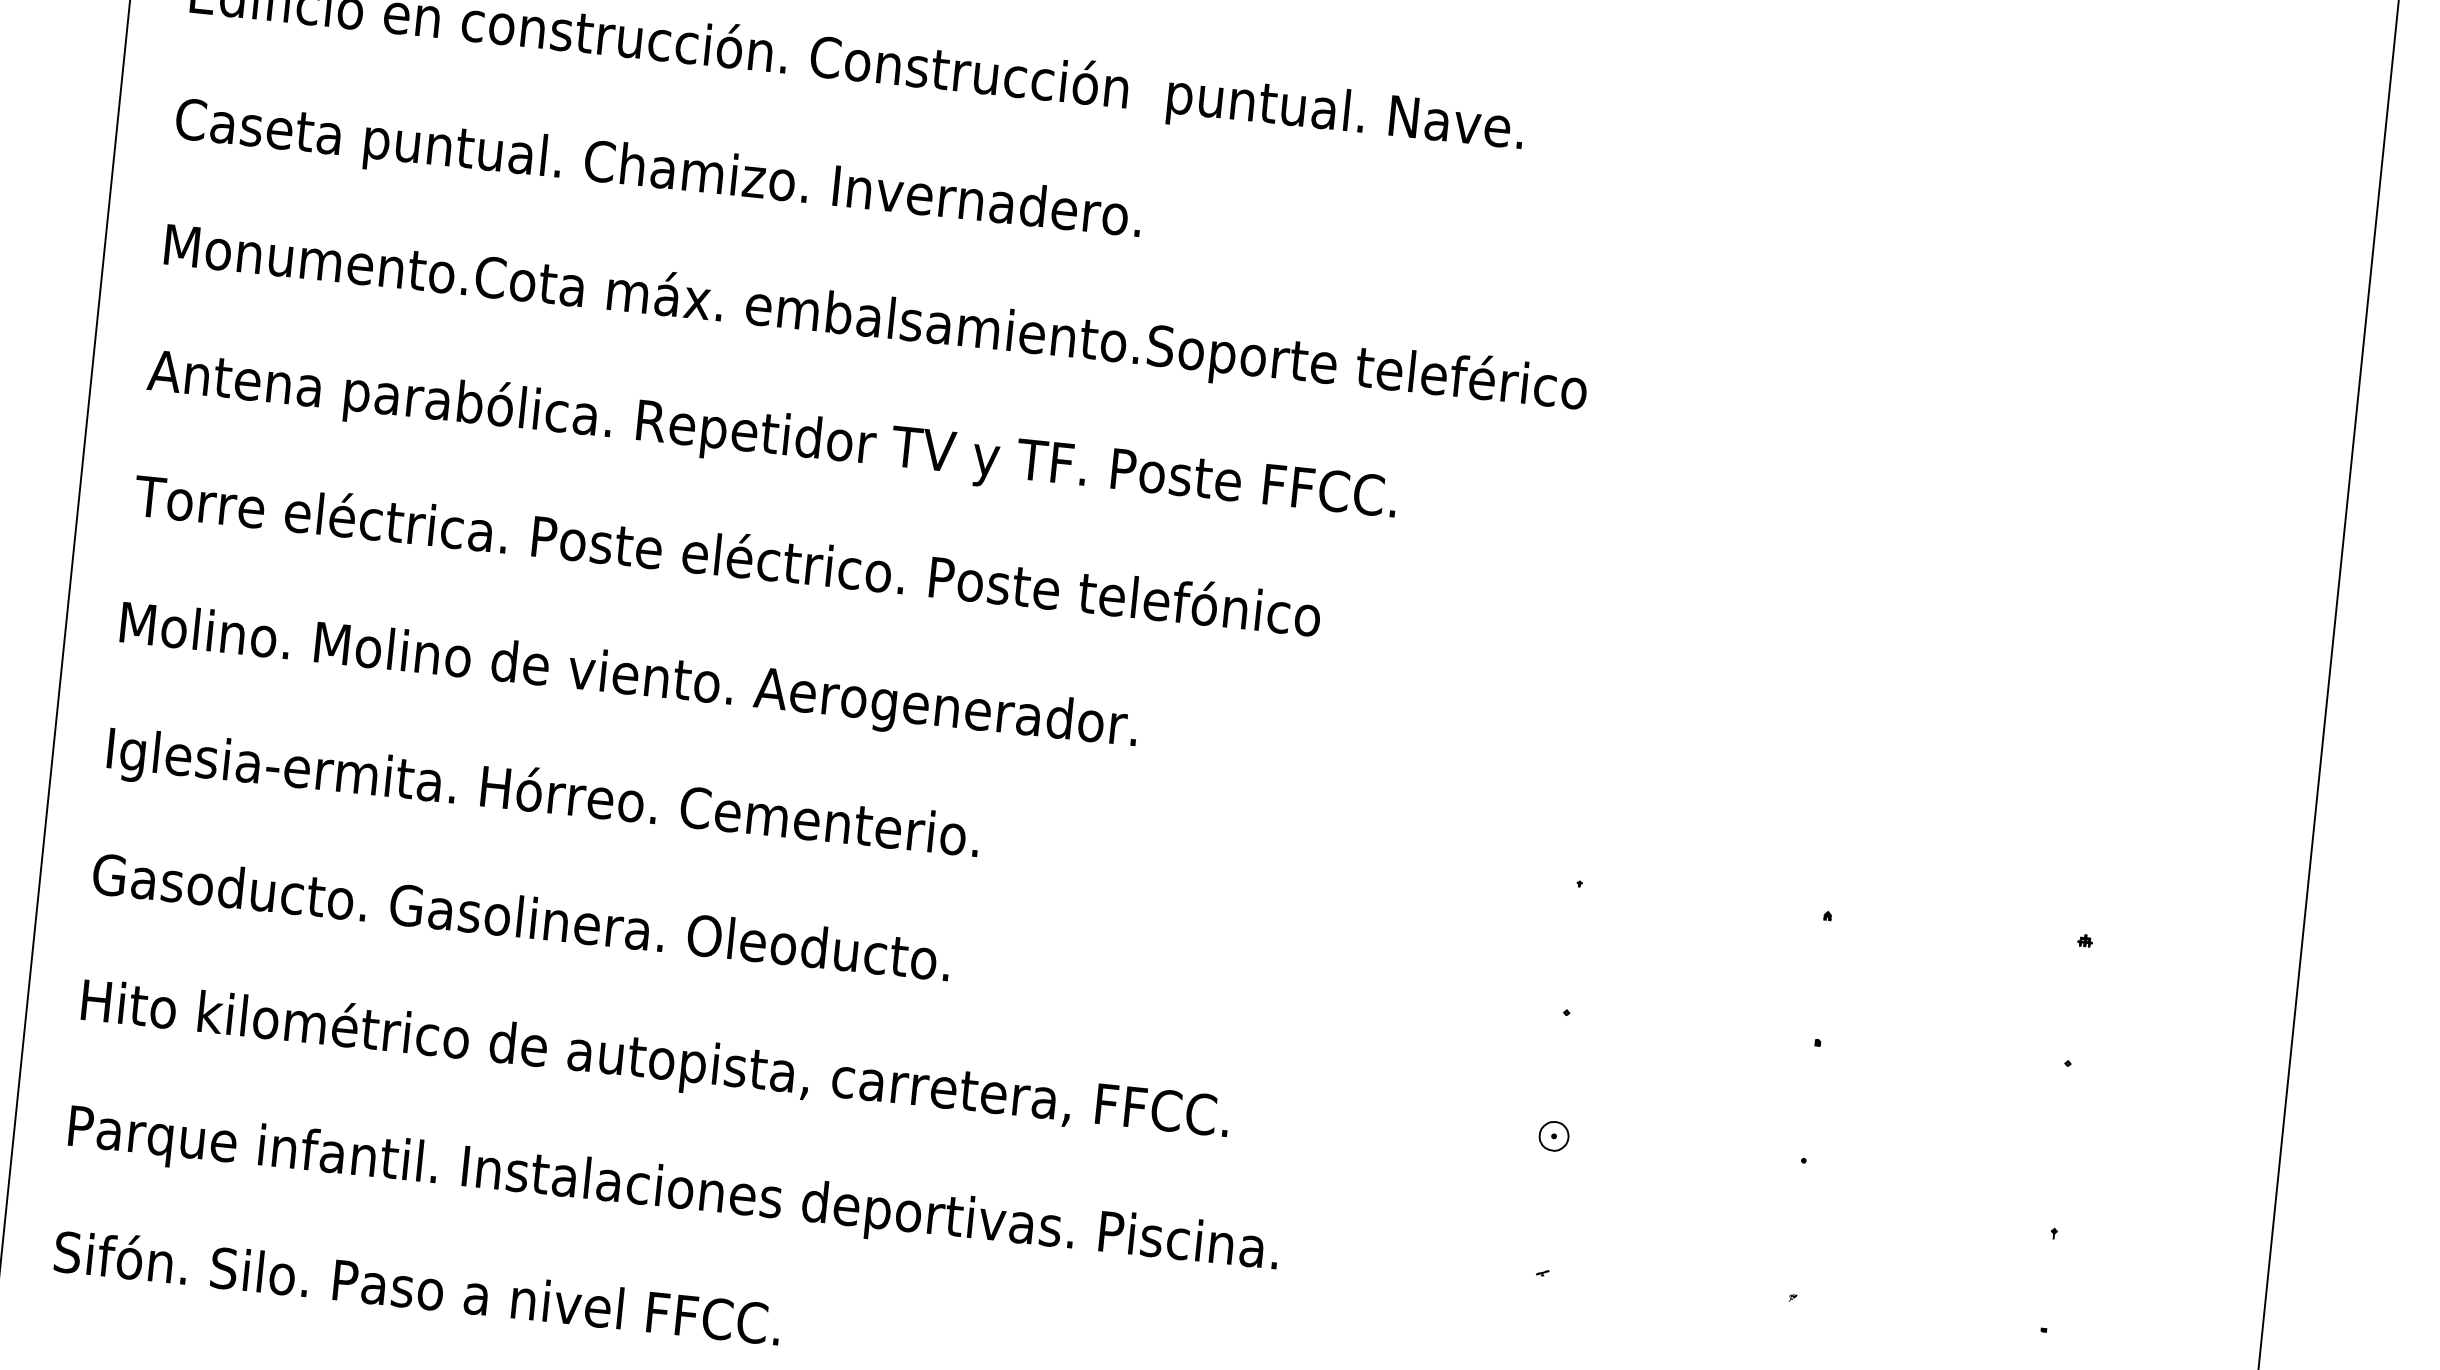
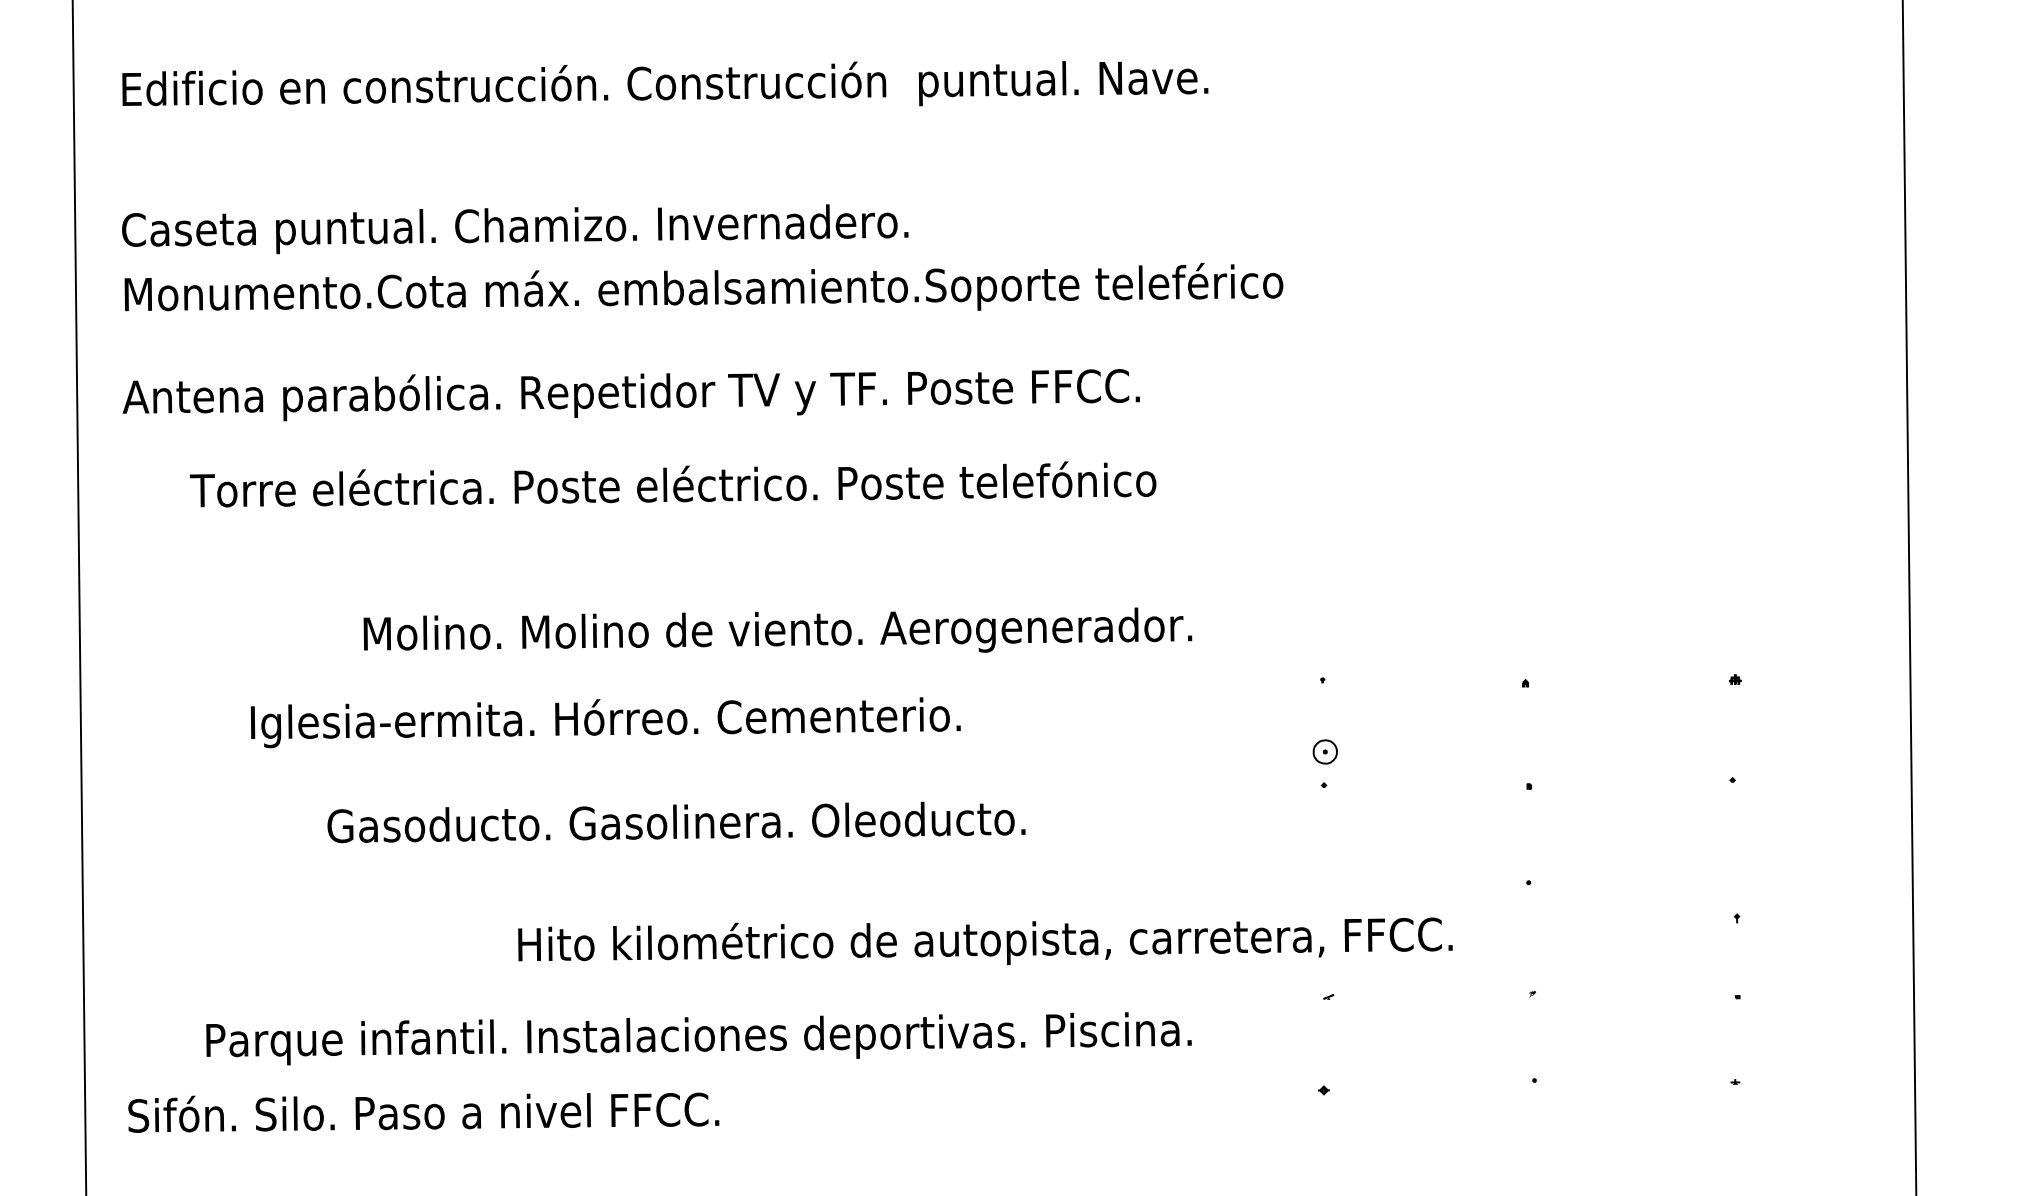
text: (658, 172) -> (515, 229), moved
text: (728, 555) -> (673, 484), moved
text: (628, 674) -> (777, 629), moved
text: (542, 797) -> (605, 722), moved
text: (521, 917) -> (676, 822), moved
text: (655, 1060) -> (985, 941), moved
part: (1553, 1135) -> (1324, 751), moved
text: (672, 1191) -> (698, 1038), moved

